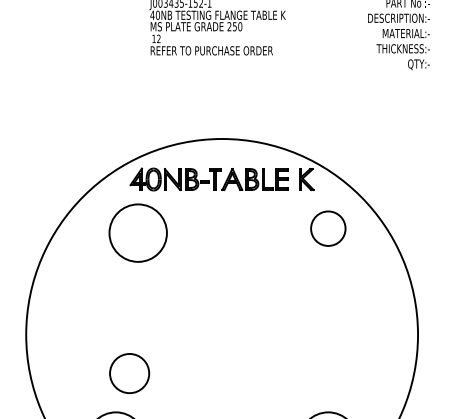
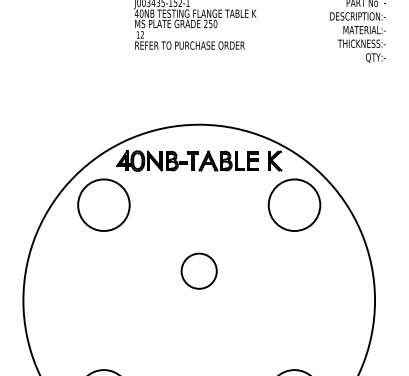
circle: (328, 229) -> (294, 205), size x1.67
circle: (137, 232) -> (103, 204), moved
circle: (128, 372) -> (198, 270), moved

